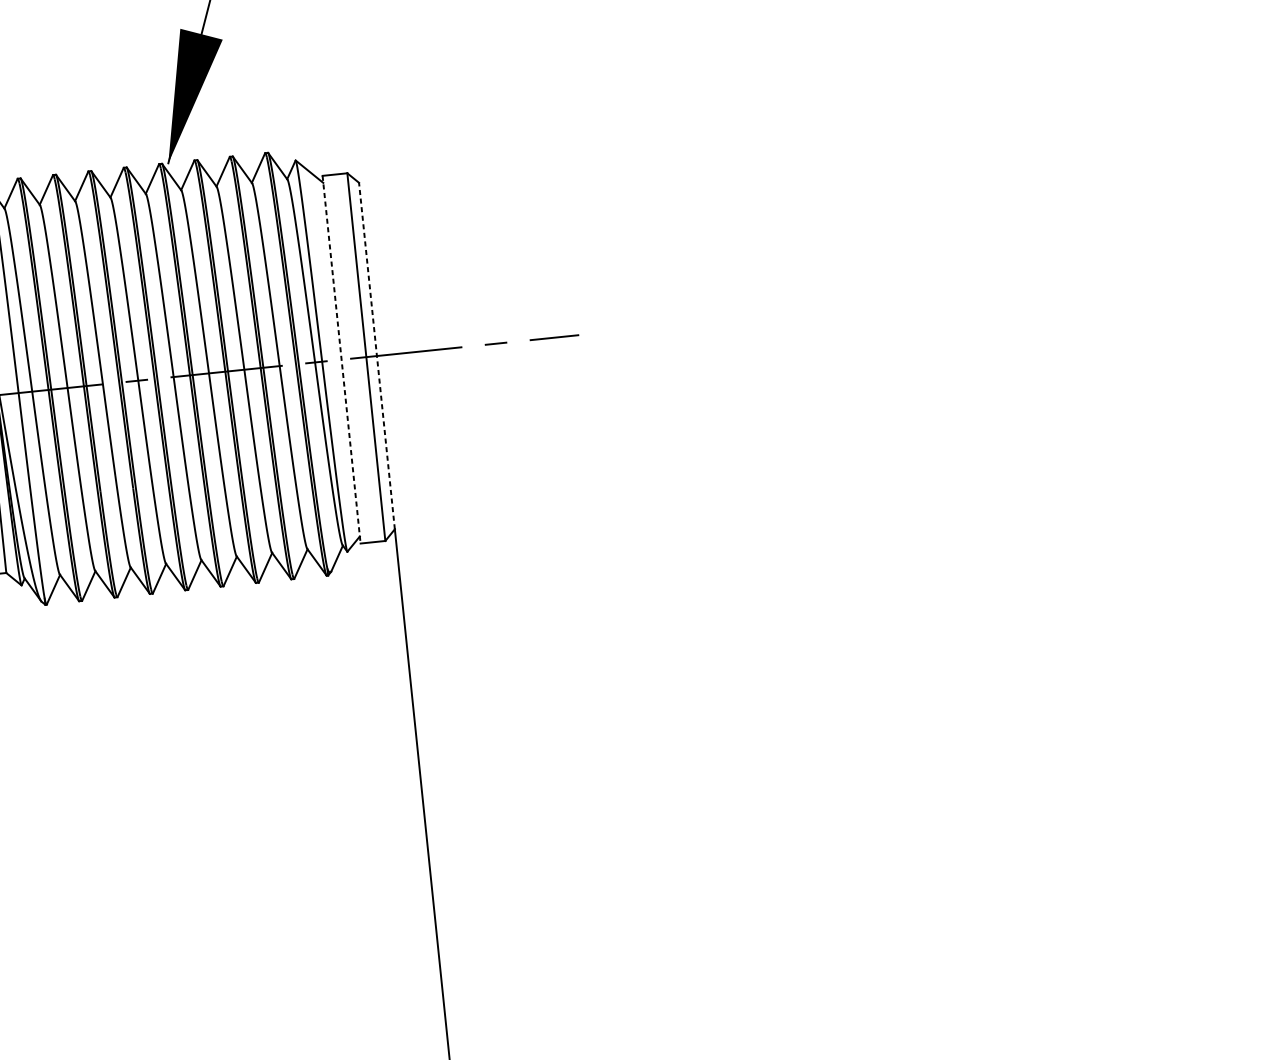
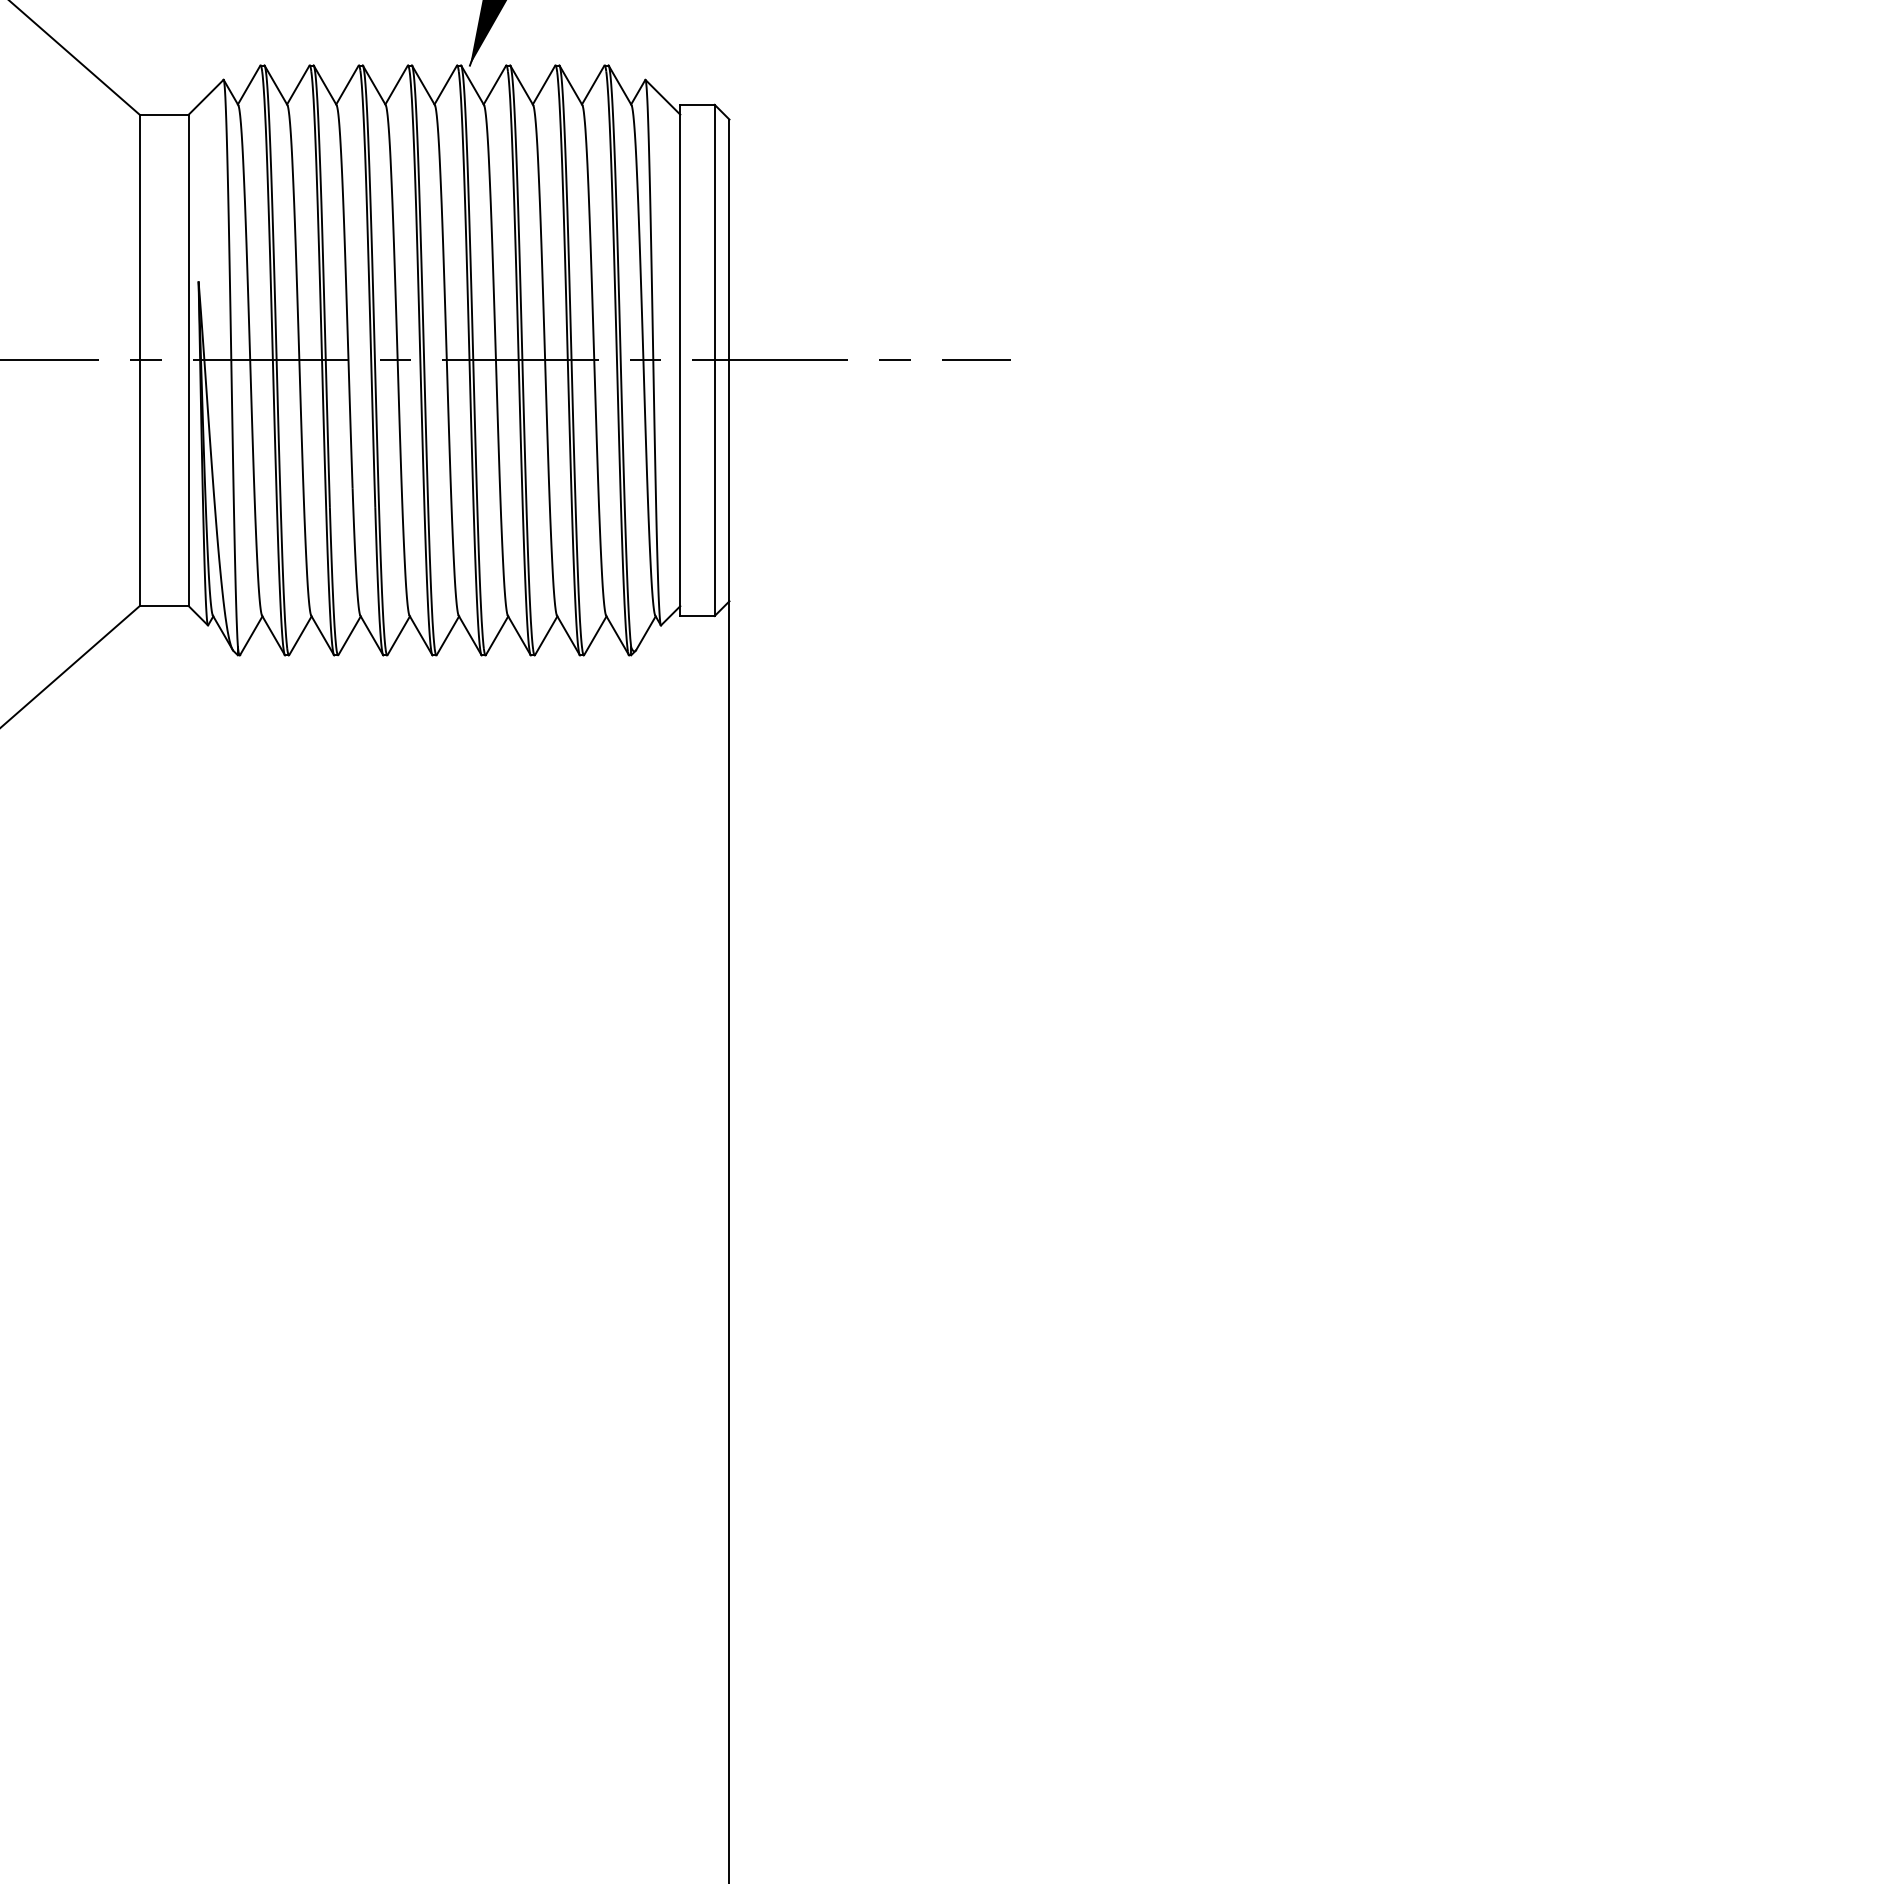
line: (376, 356) -> (729, 360), dashed -> solid
line: (341, 359) -> (680, 360), dashed -> solid

